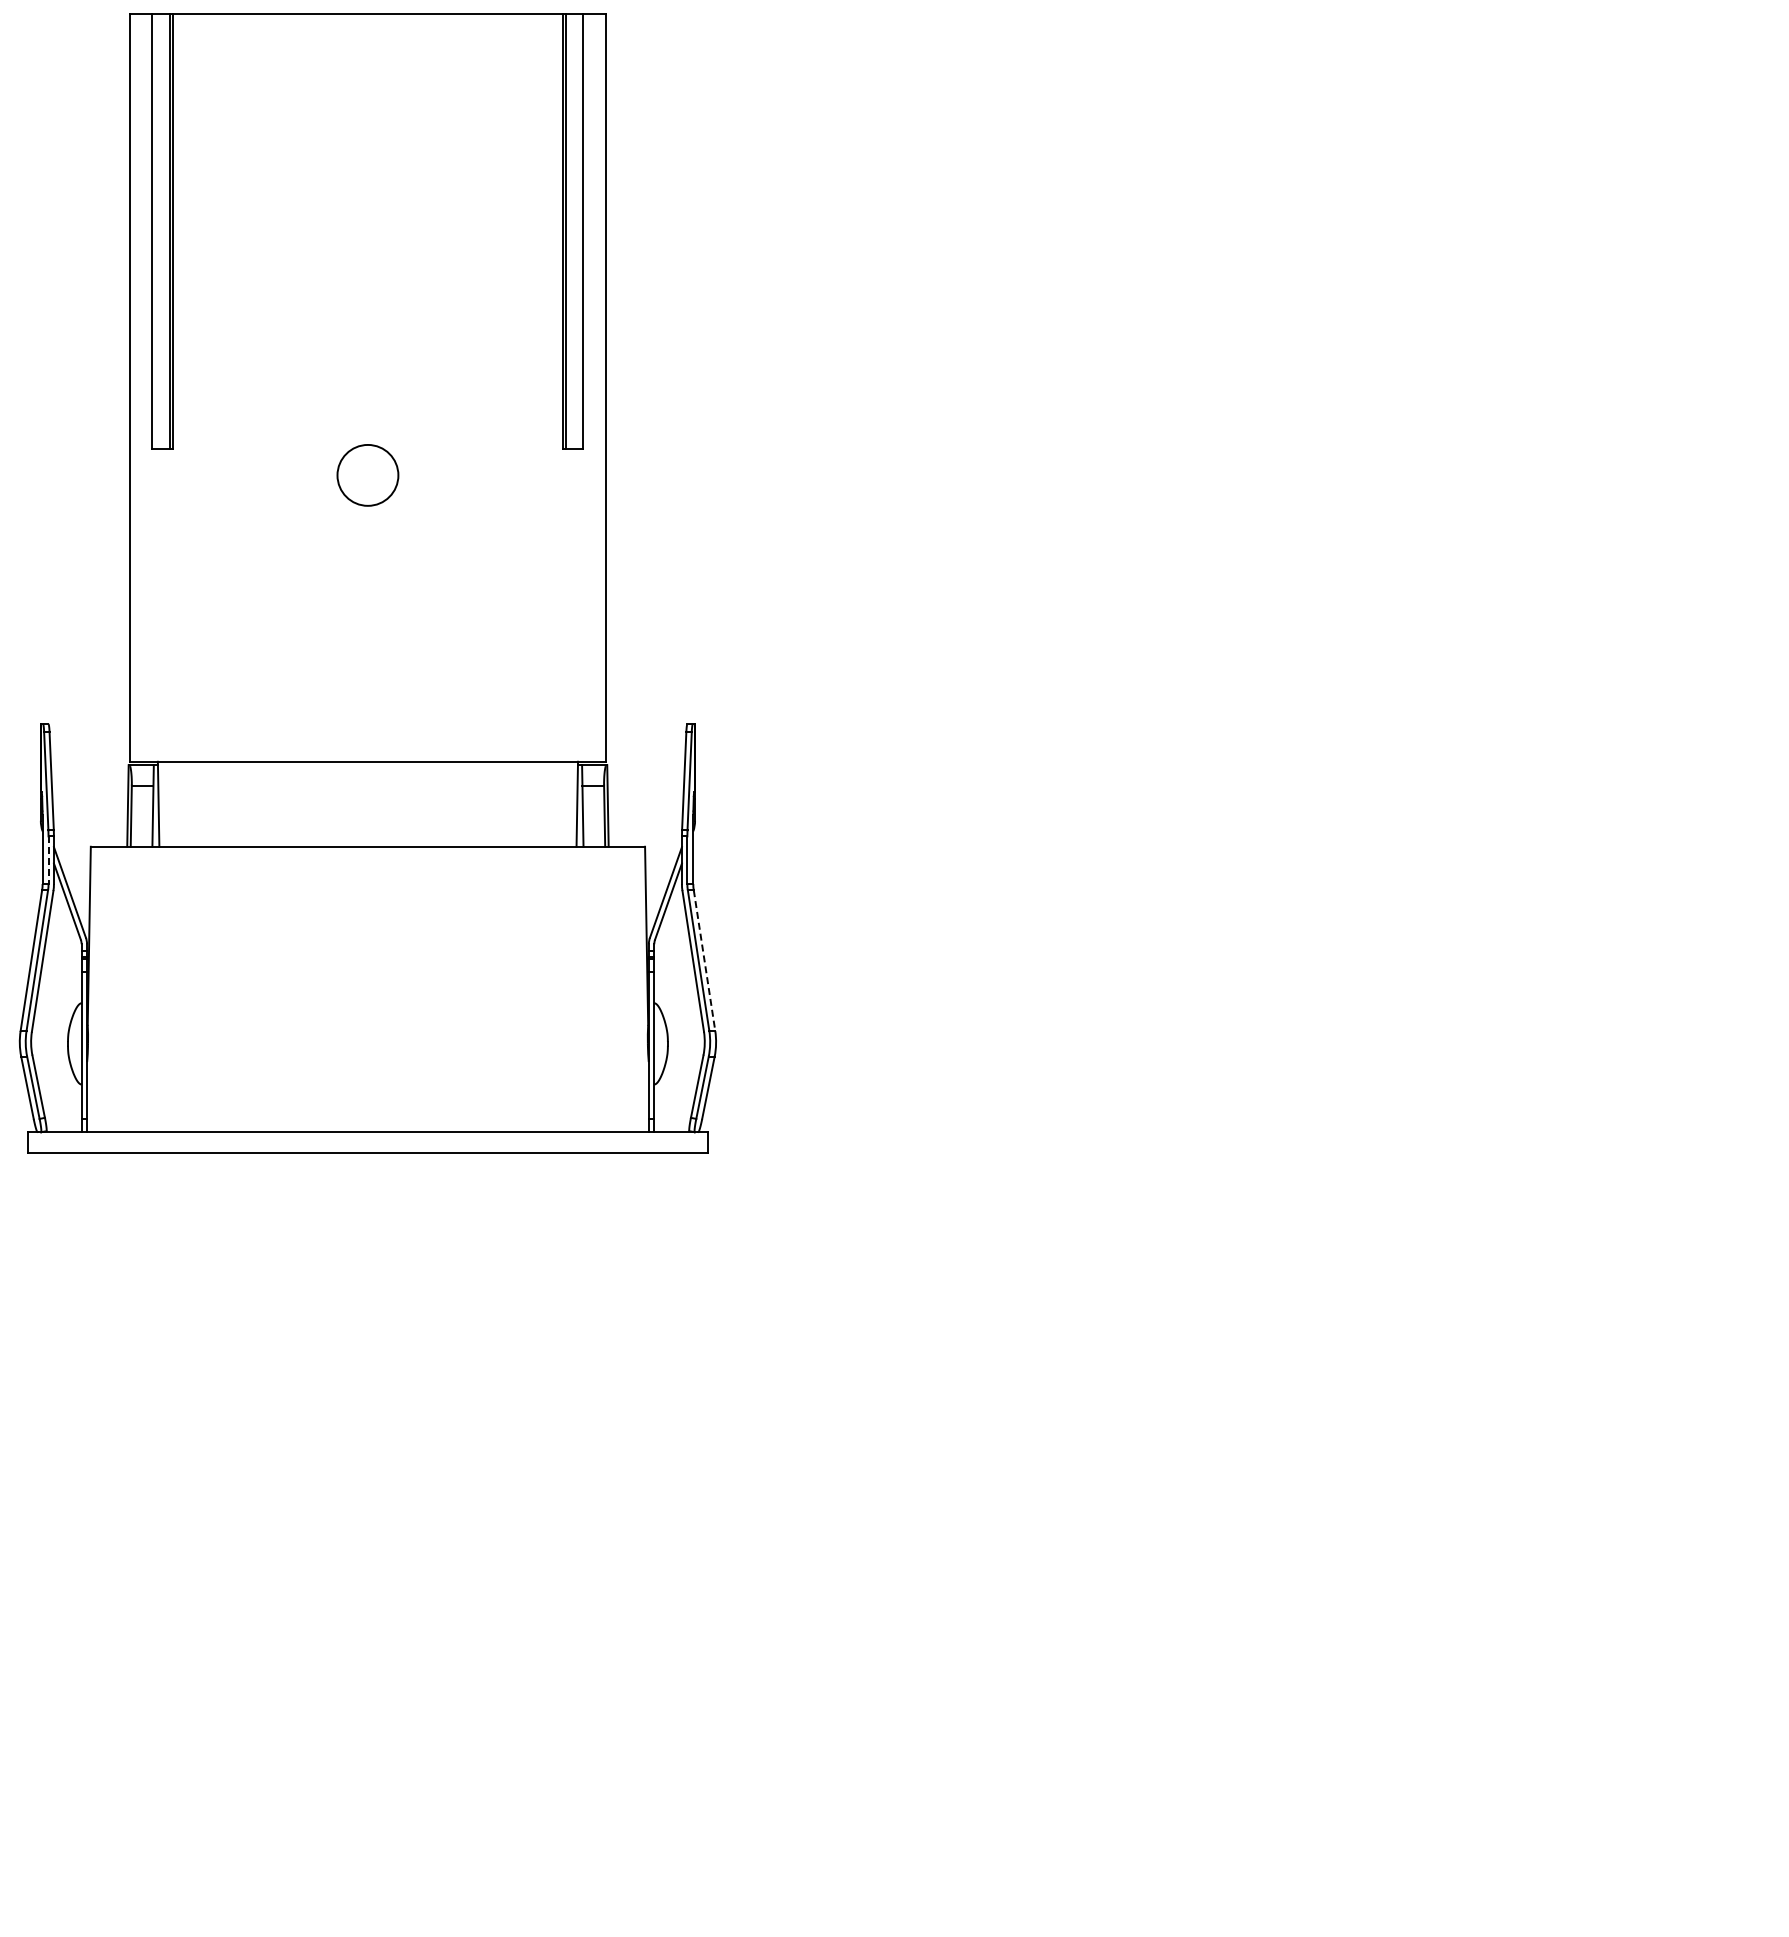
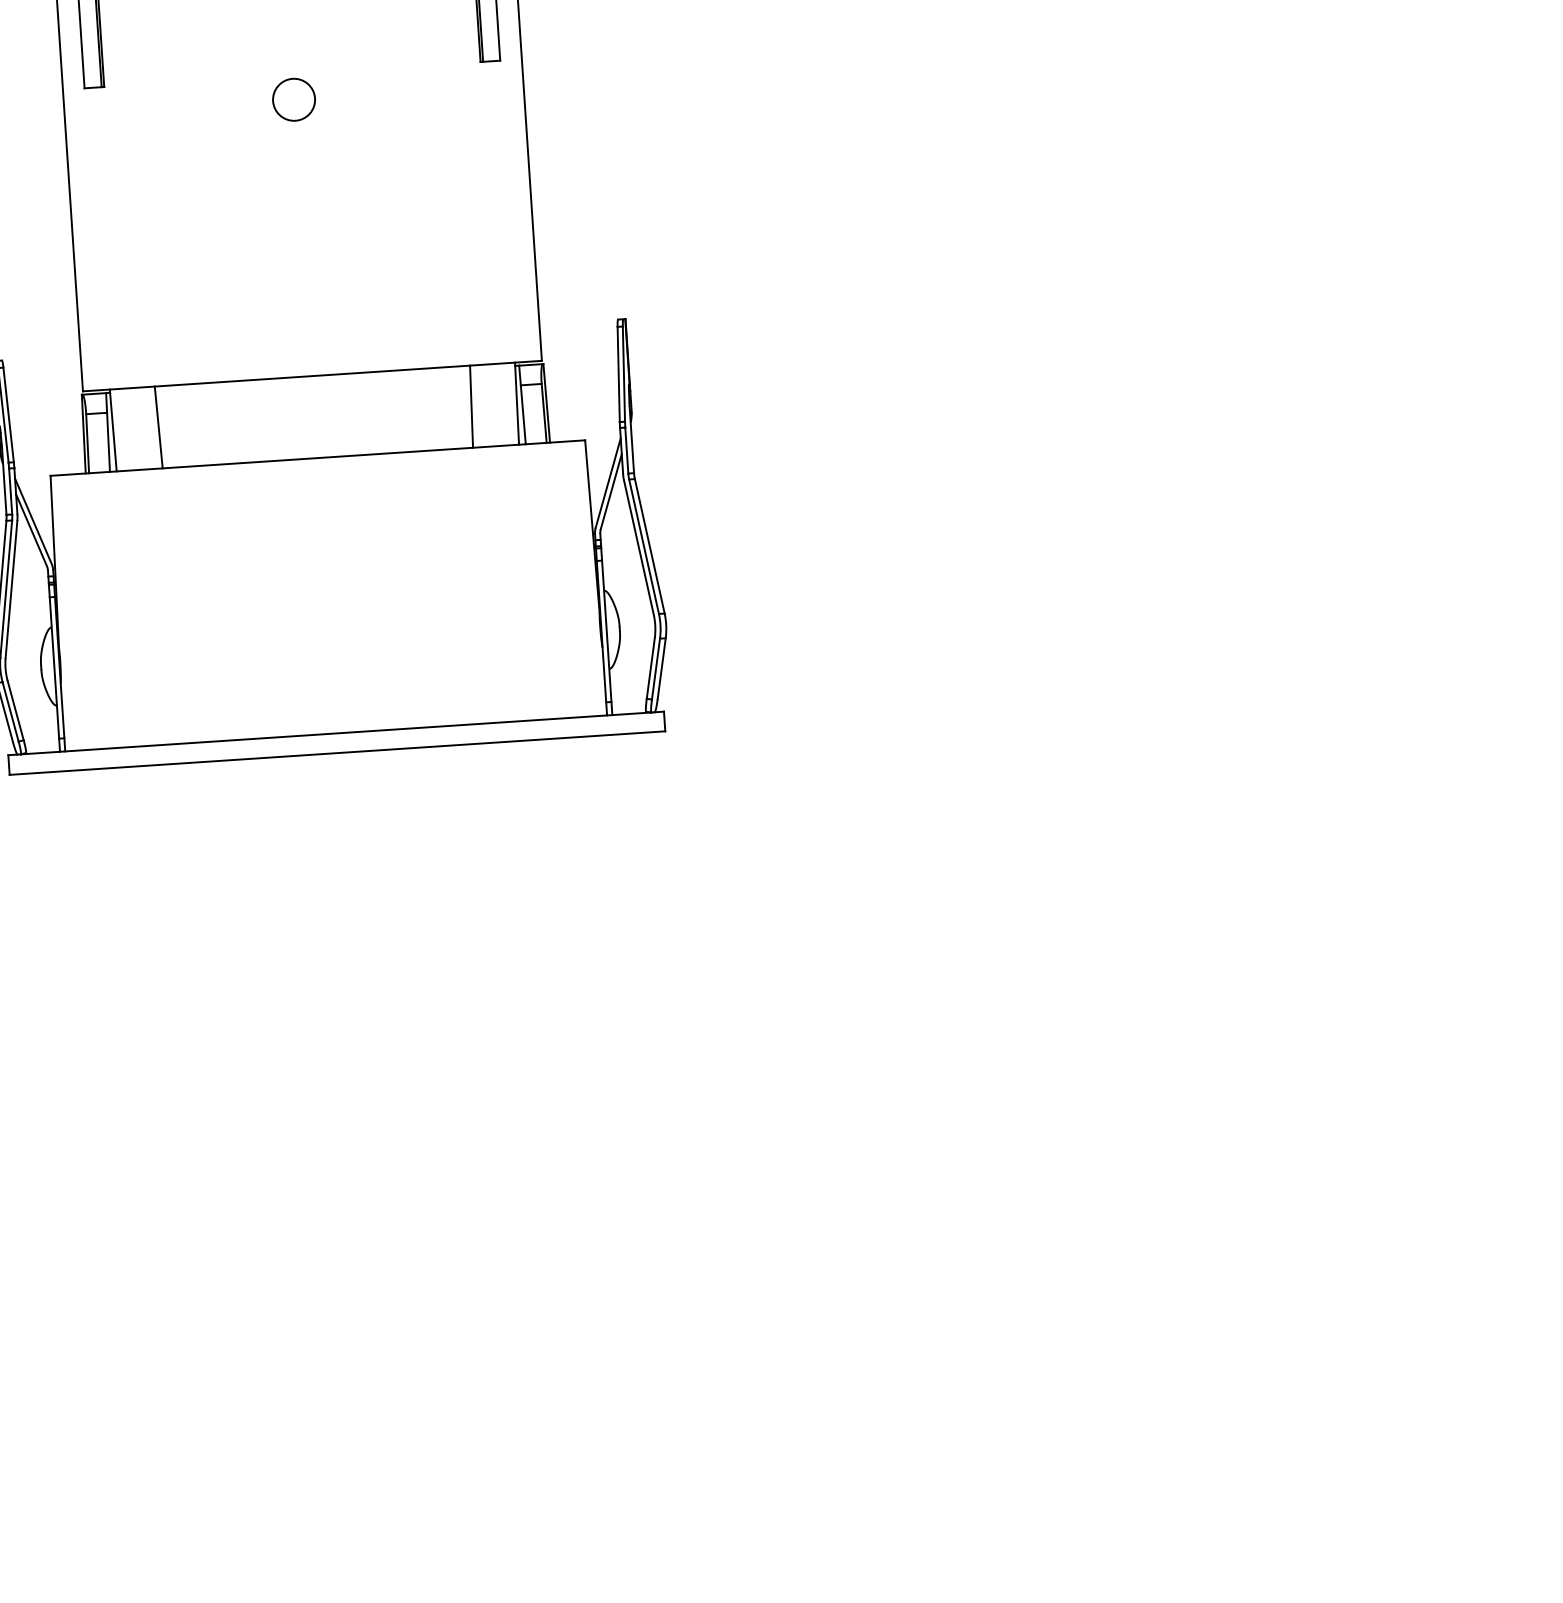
circle: (367, 474) -> (293, 99), size x0.71
line: (205, 803) -> (158, 426), added
line: (529, 803) -> (470, 406), added
line: (48, 860) -> (10, 491), dashed -> solid
line: (704, 961) -> (649, 547), dashed -> solid

